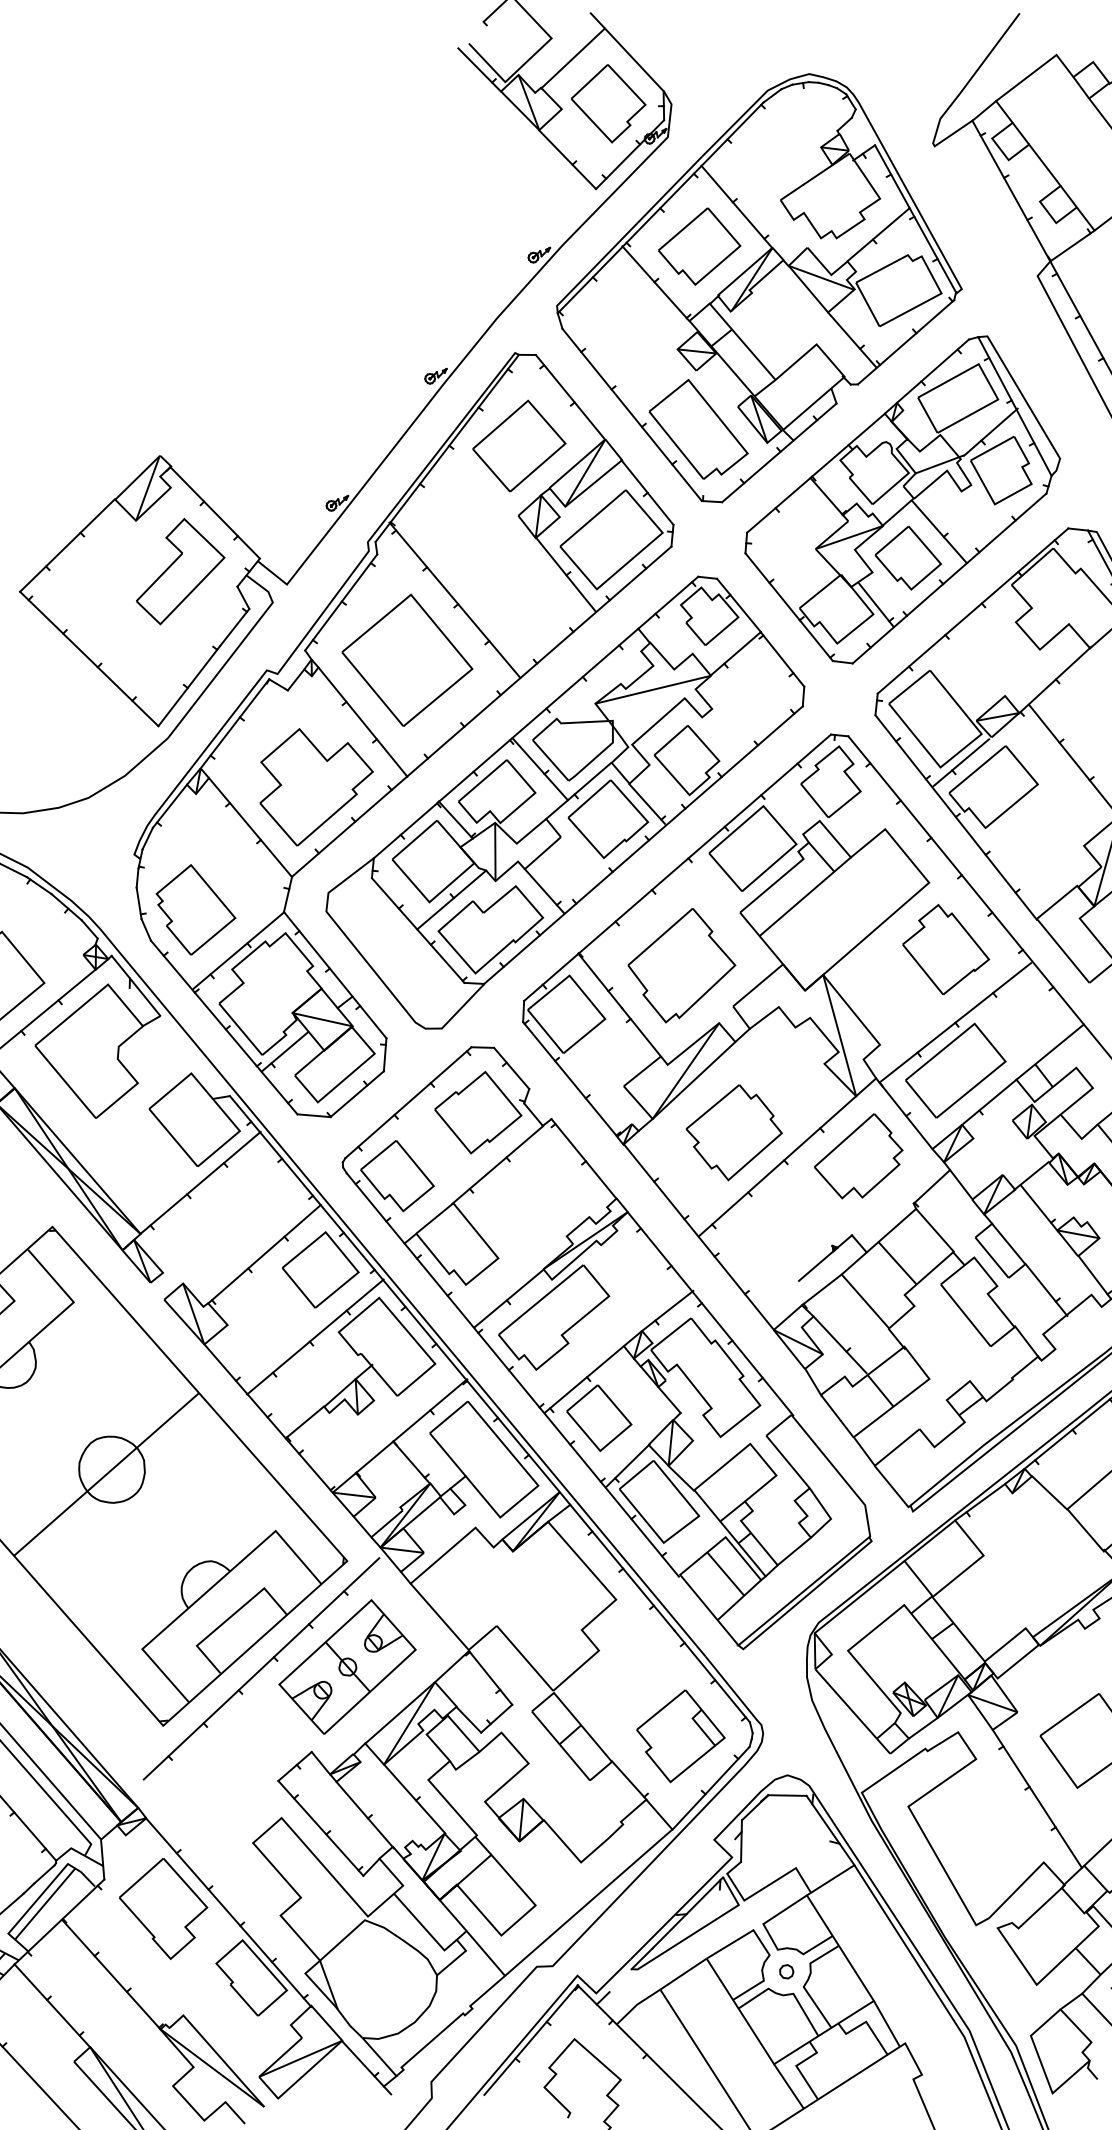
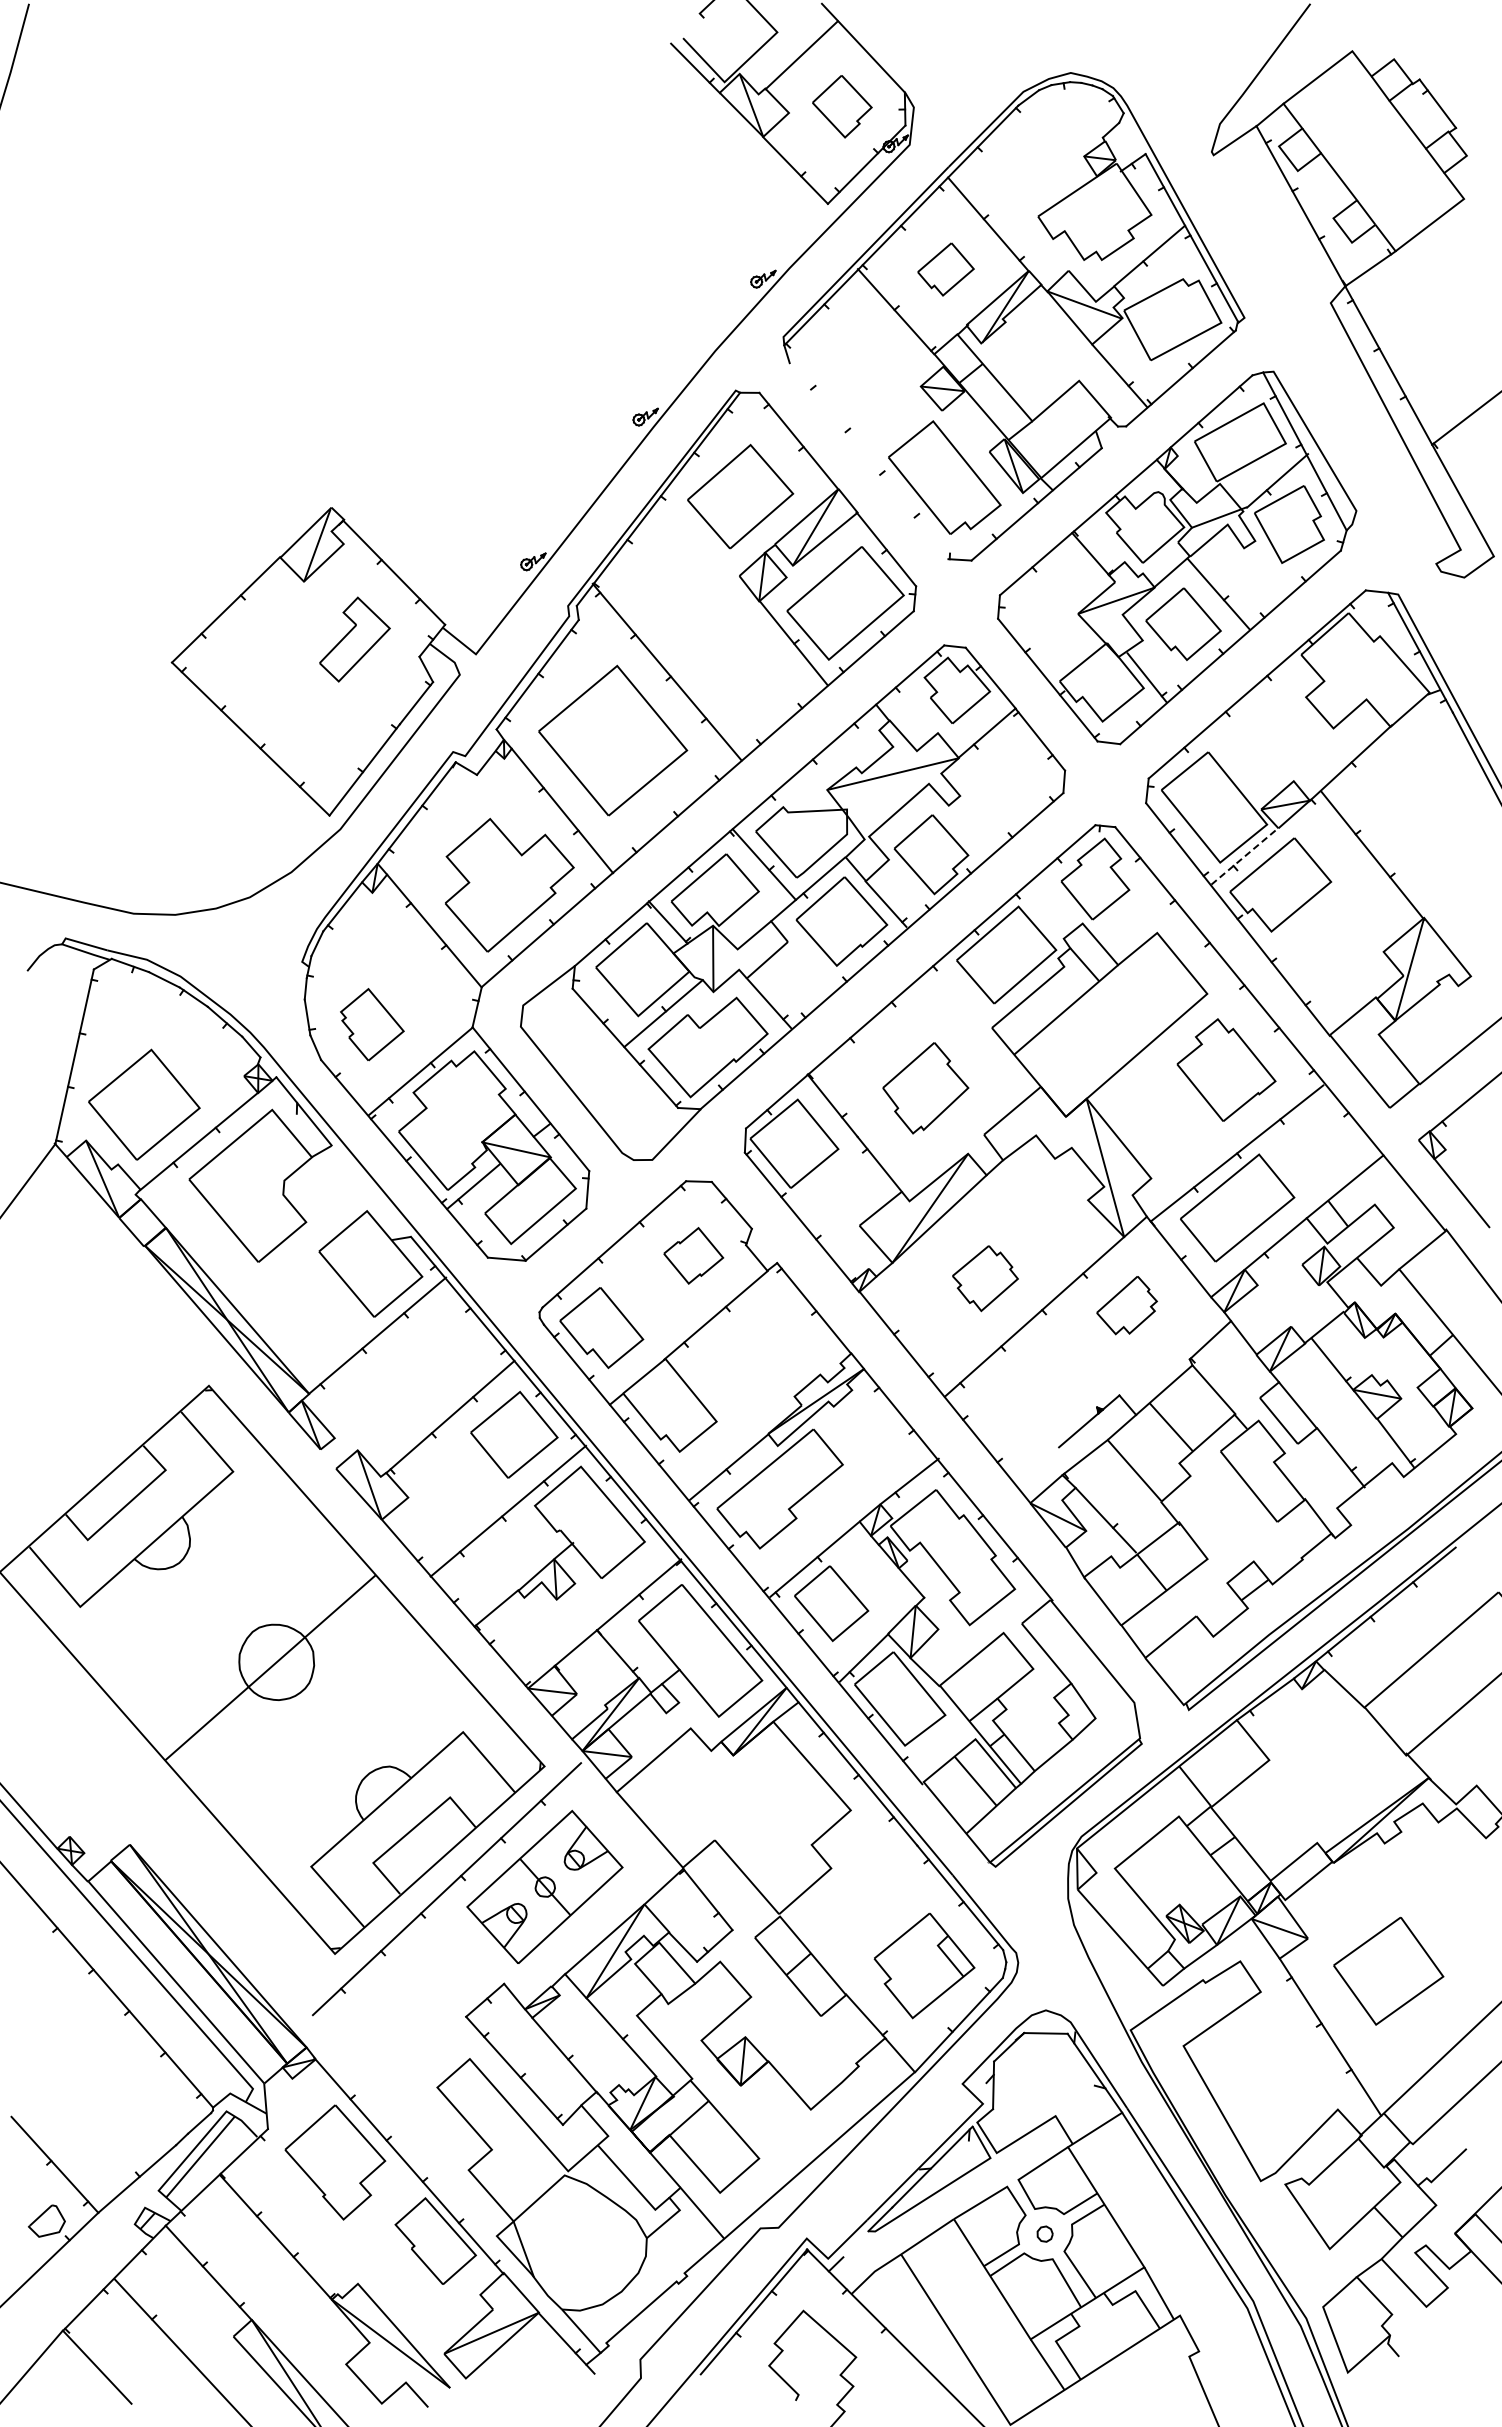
part: (608, 103) -> (842, 106), size x0.7
part: (699, 246) -> (945, 269), size x0.6
line: (631, 415) -> (868, 461), removed
part: (180, 571) -> (354, 639), size x0.7
line: (960, 762) -> (1243, 857), solid -> dashed
part: (196, 909) -> (372, 1024), size x0.7
part: (681, 964) -> (925, 1087), size x0.7
part: (478, 1112) -> (693, 1255), size x0.6
part: (734, 1132) -> (985, 1278), size x0.6
part: (858, 1156) -> (1126, 1305), size x0.6

